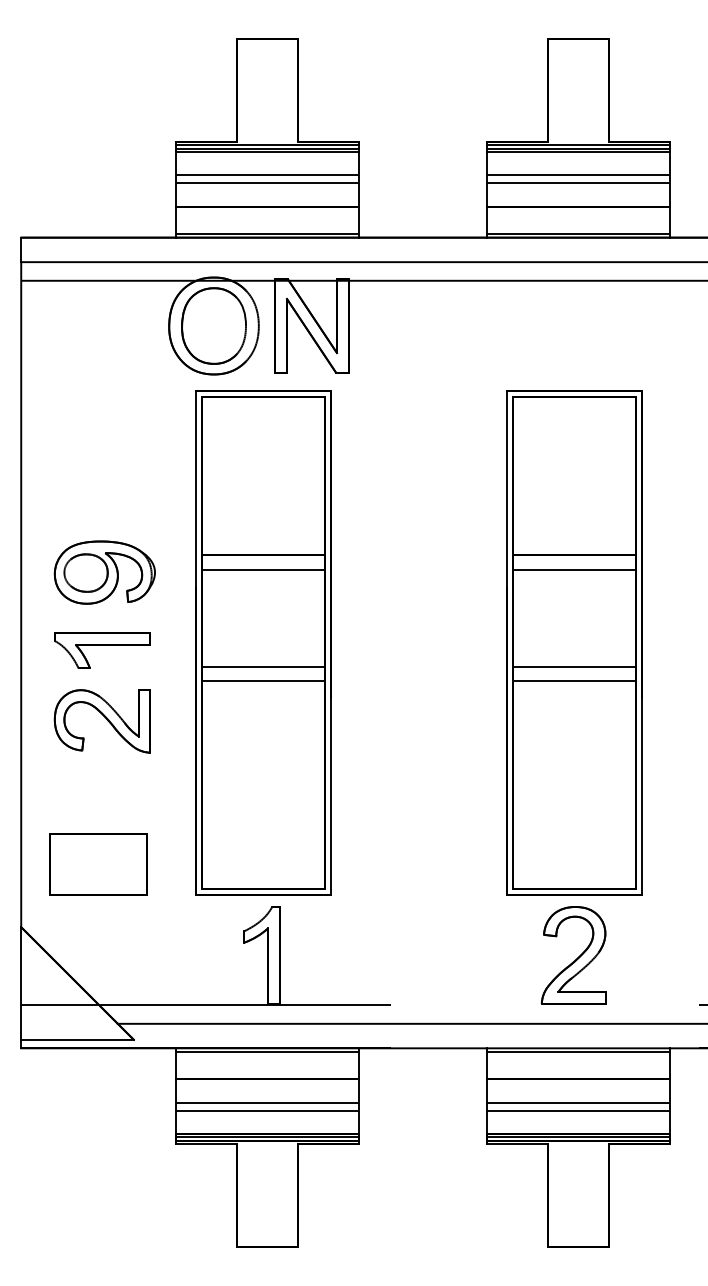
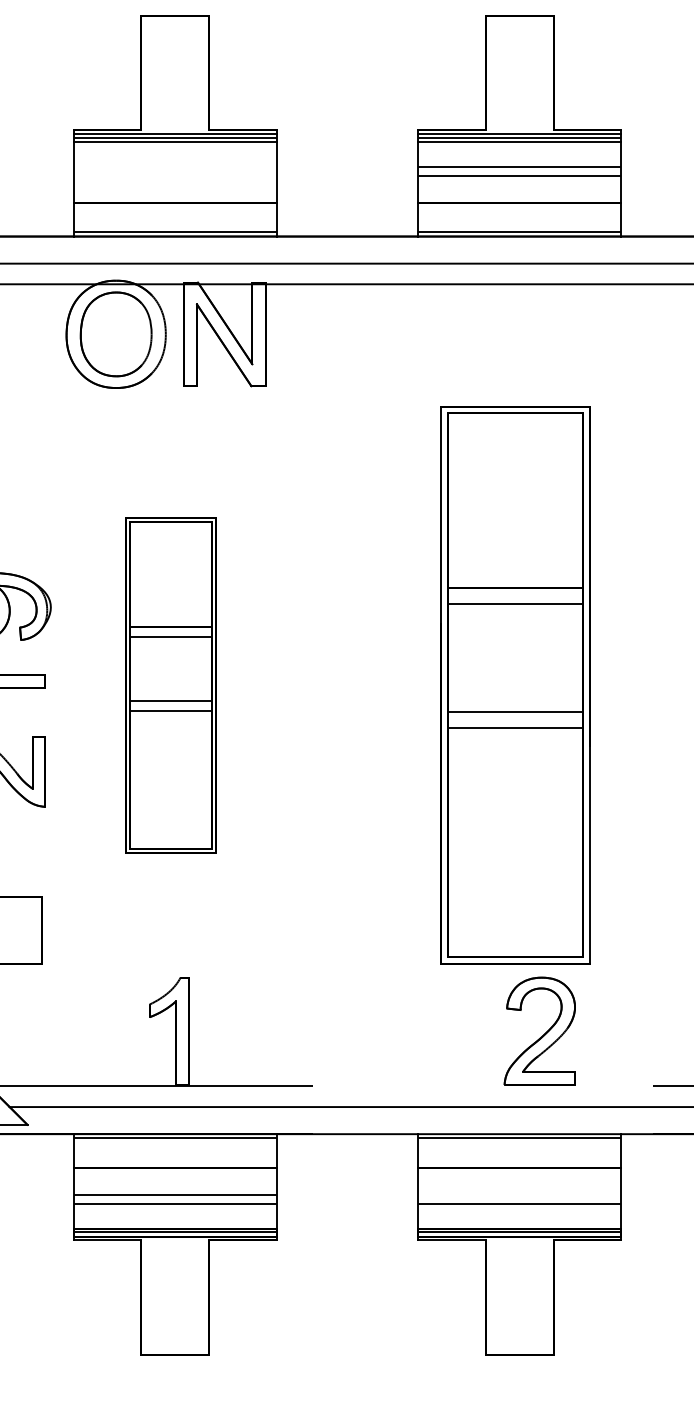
line: (267, 174) -> (175, 166), removed
line: (267, 183) -> (175, 176), removed
part: (263, 642) -> (170, 684), size x0.6
part: (573, 955) -> (539, 1031), moved
line: (578, 1102) -> (519, 1194), removed

